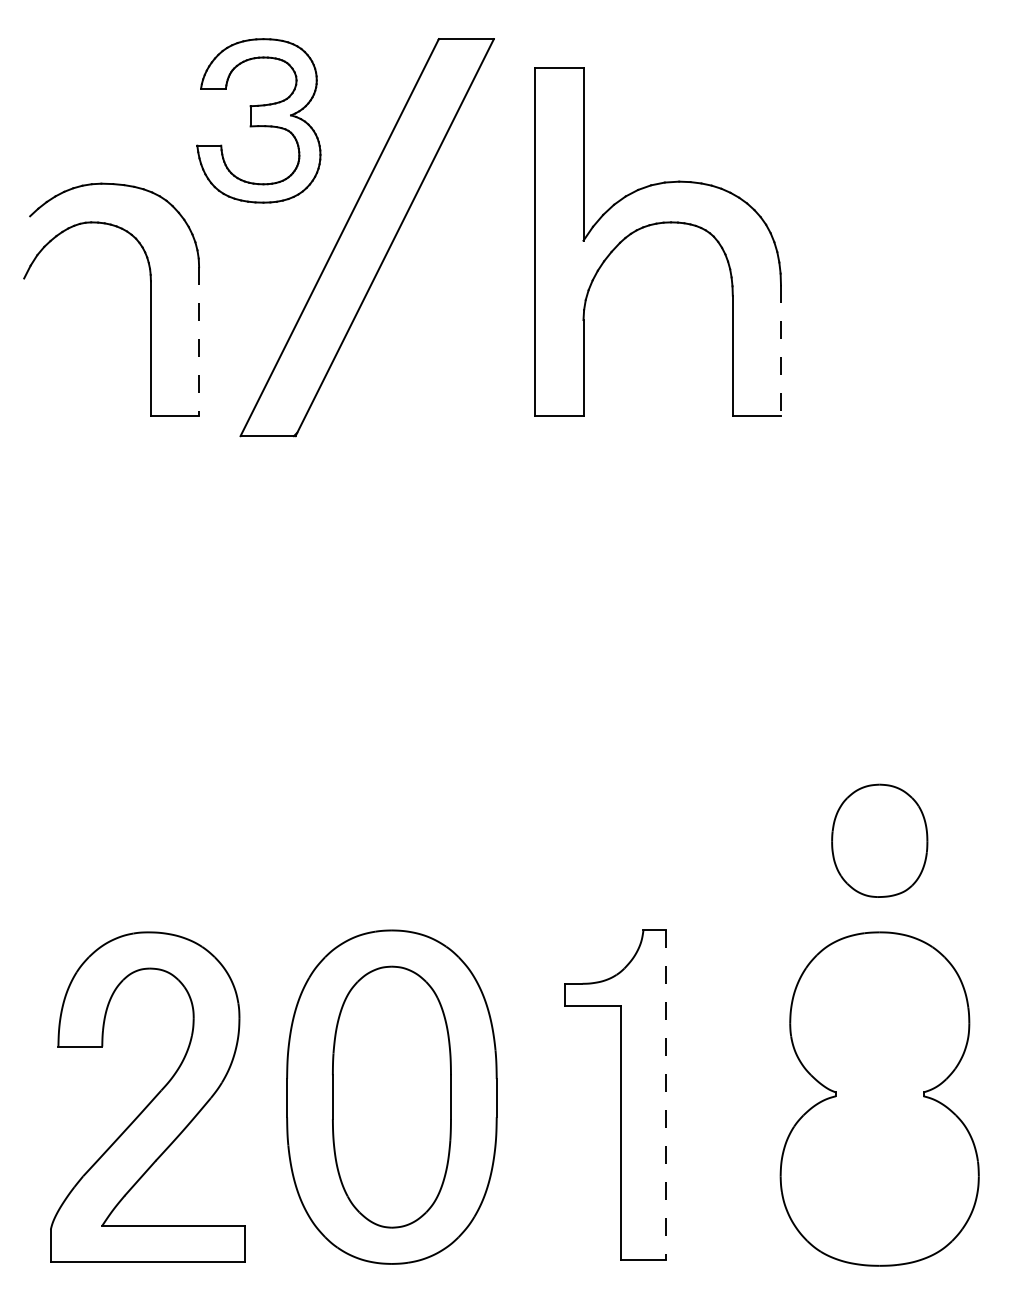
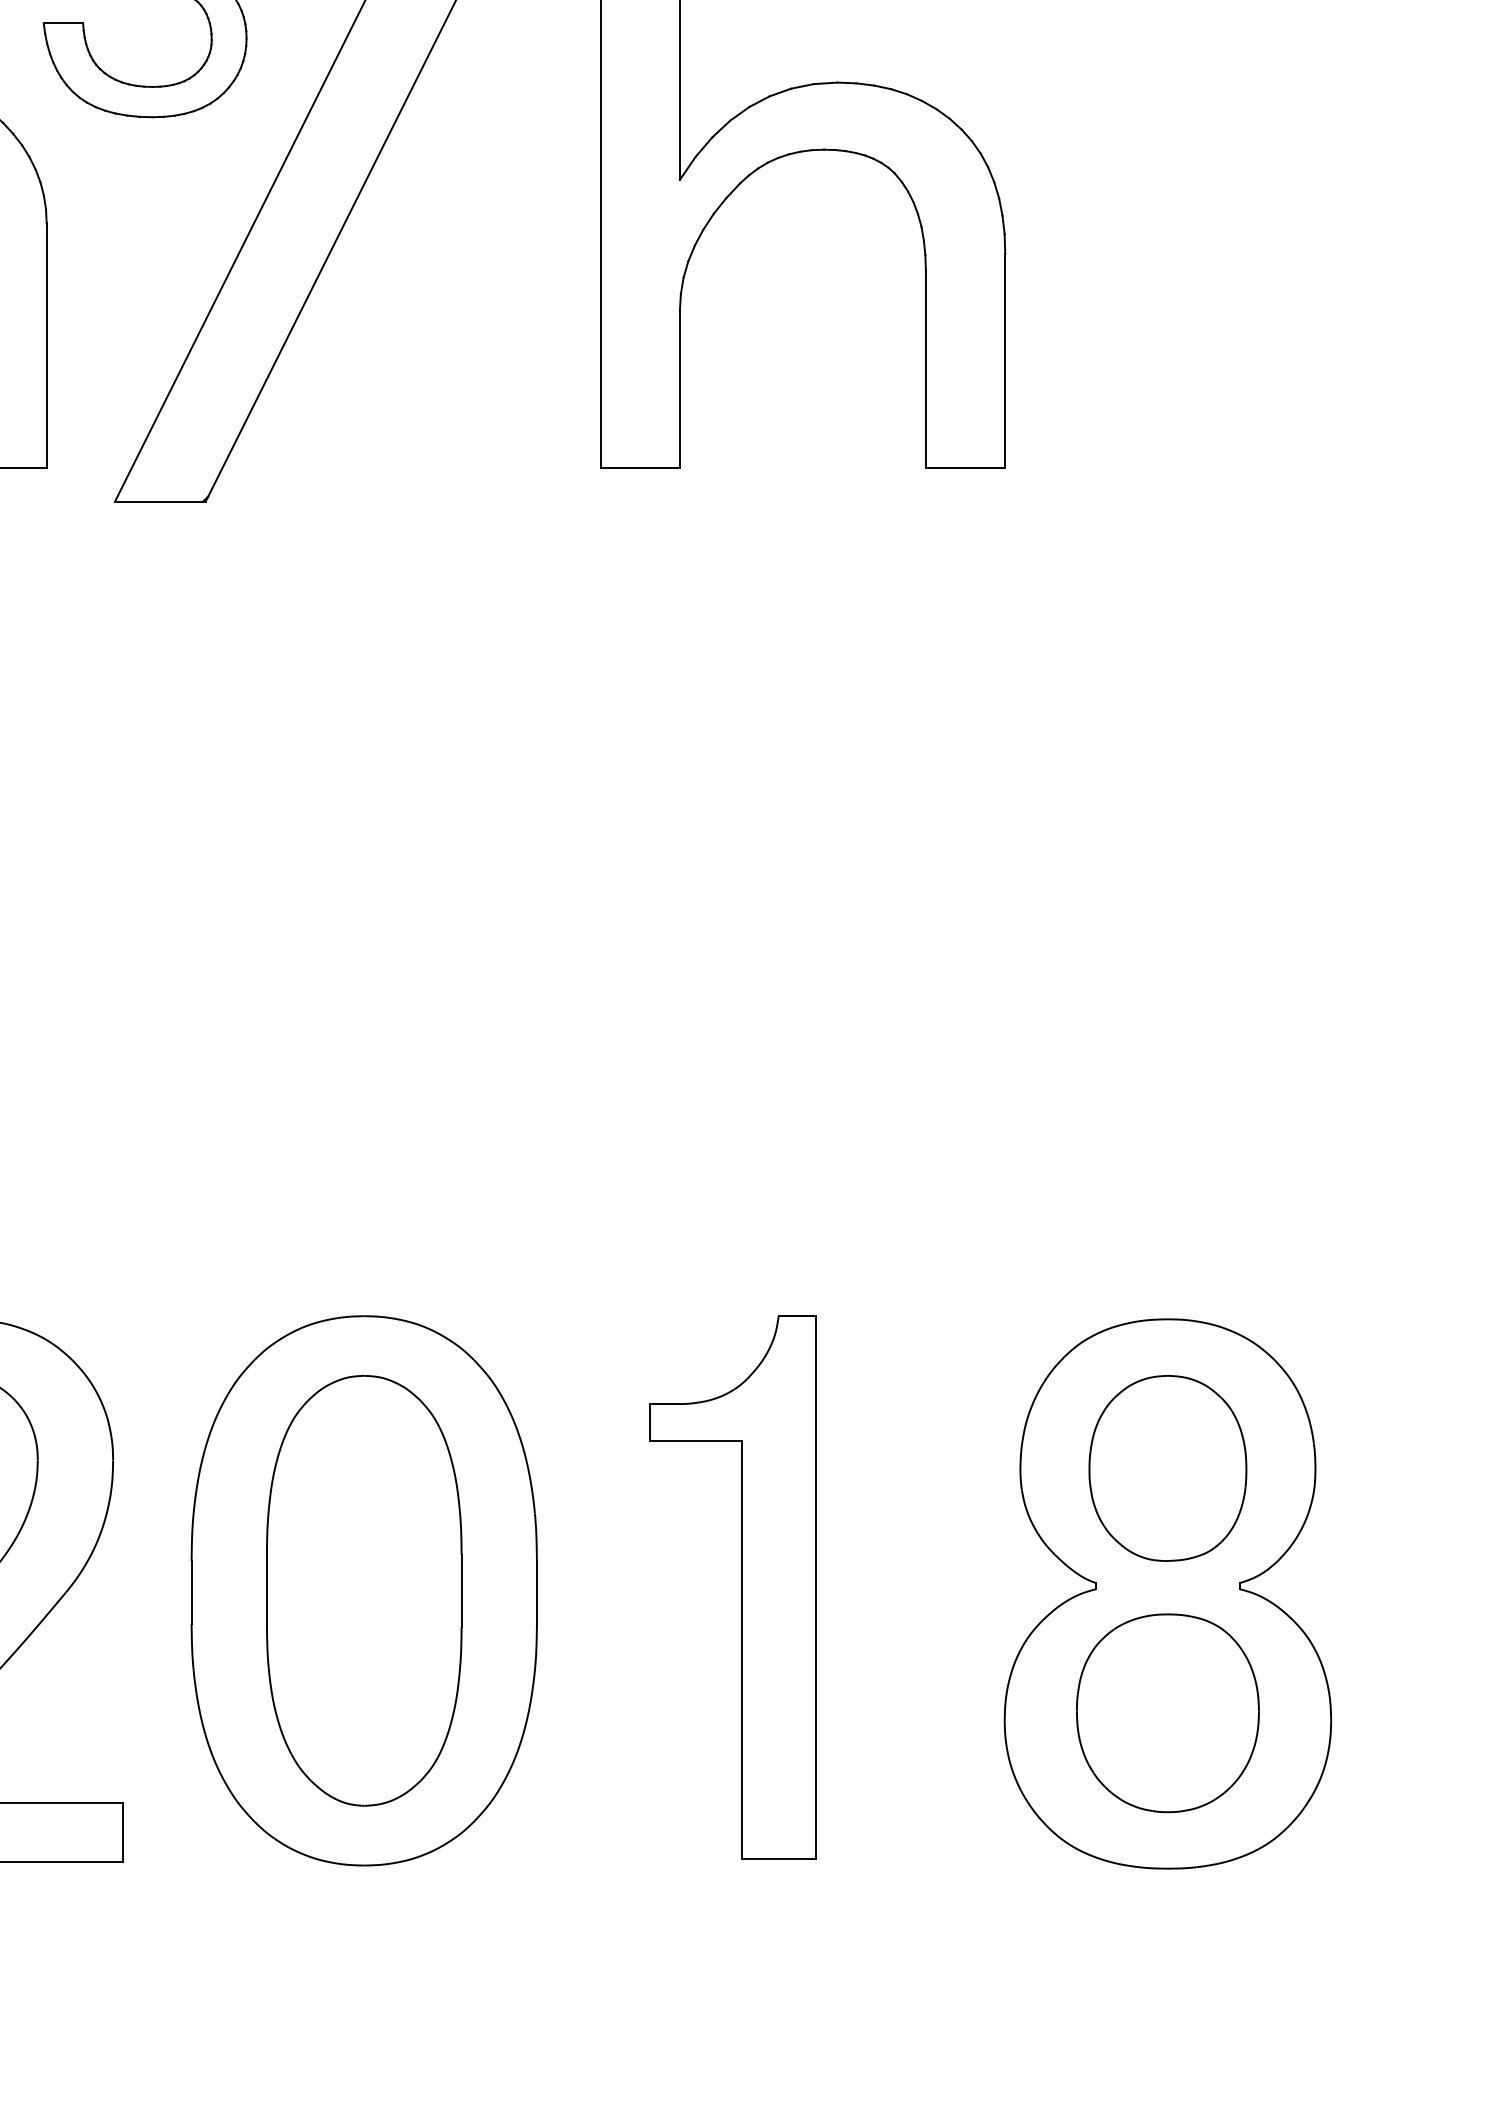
line: (199, 341) -> (47, 345), dashed -> solid
line: (781, 351) -> (1006, 362), dashed -> solid
part: (879, 840) -> (1167, 1467), moved
line: (666, 1095) -> (816, 1588), dashed -> solid
part: (879, 1171) -> (1167, 1713), added

